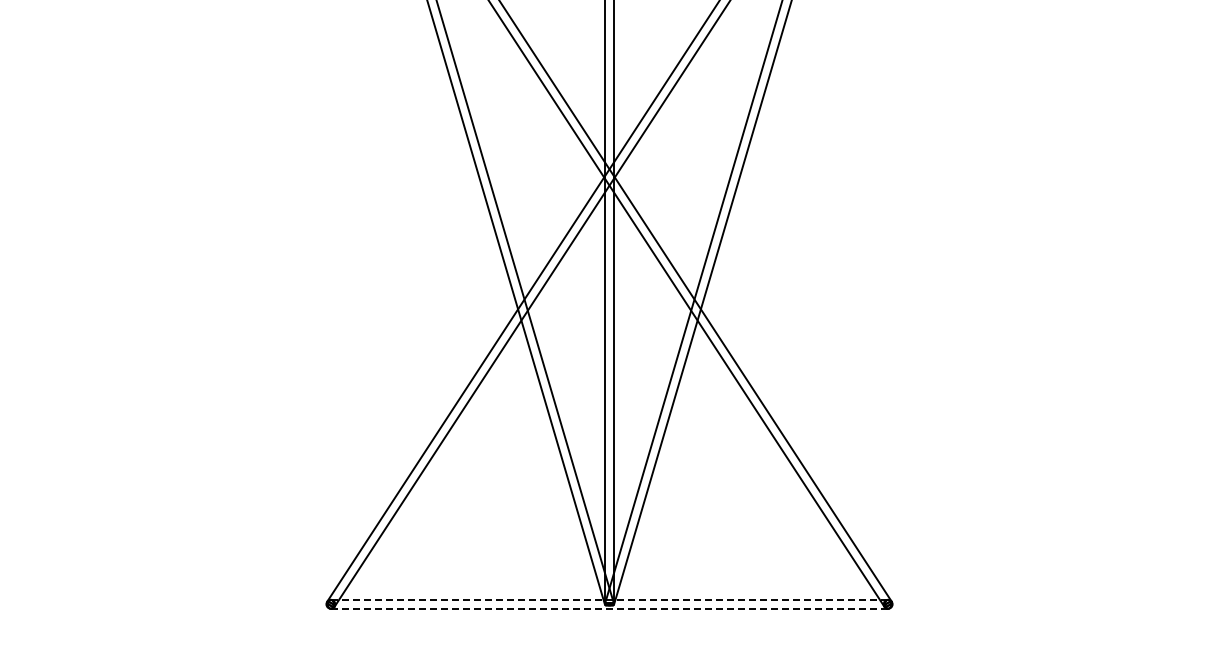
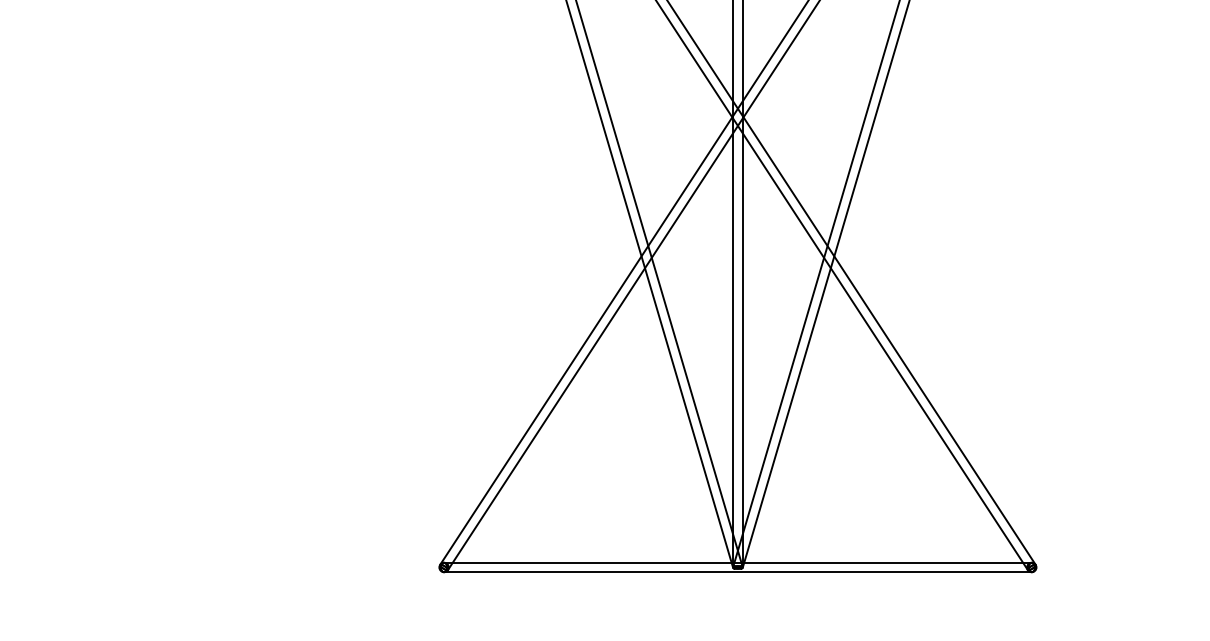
line: (609, 599) -> (737, 562), dashed -> solid
line: (609, 608) -> (737, 571), dashed -> solid

